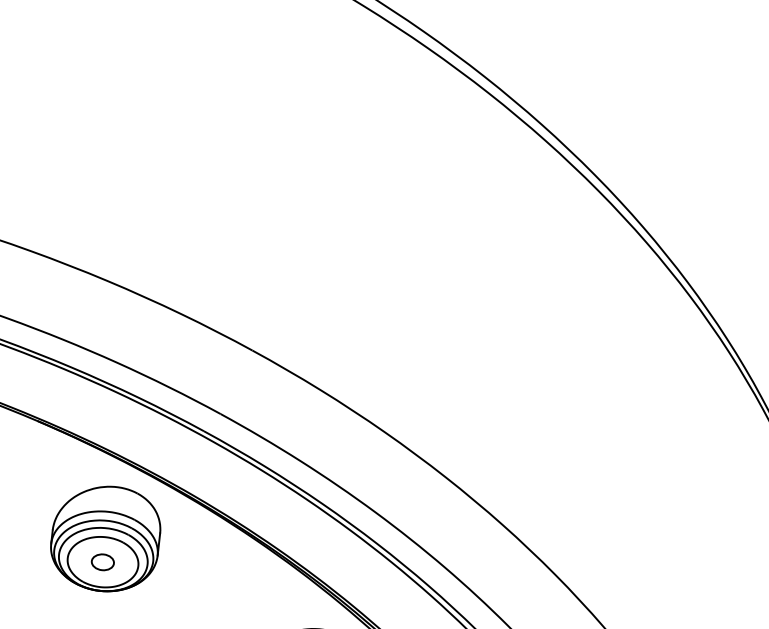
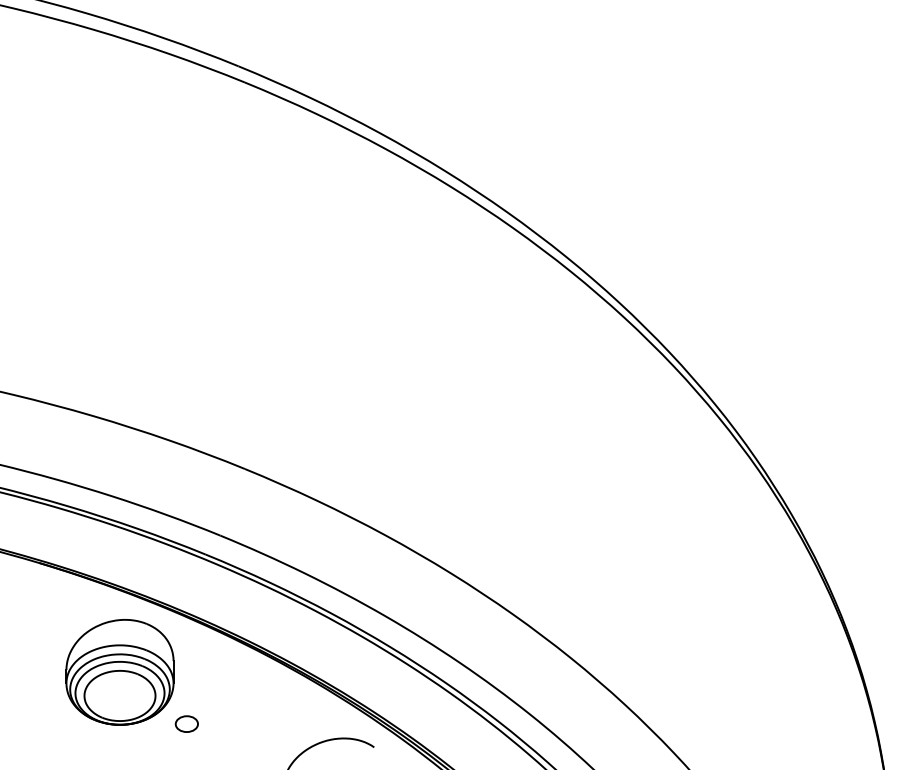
part: (102, 561) -> (186, 723), moved

